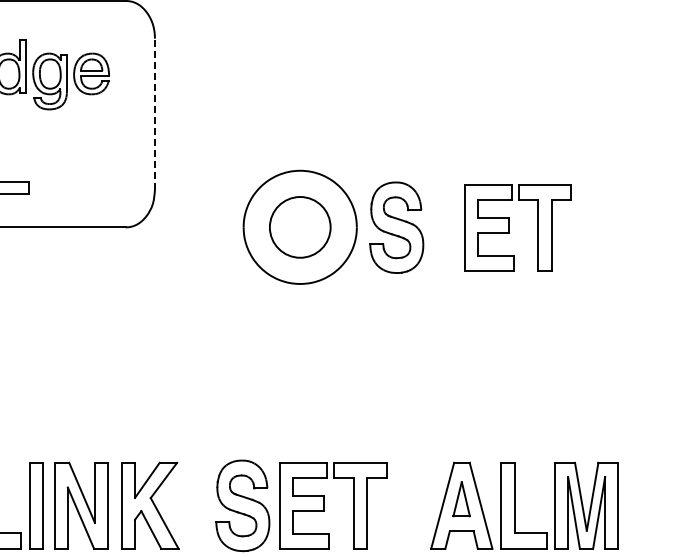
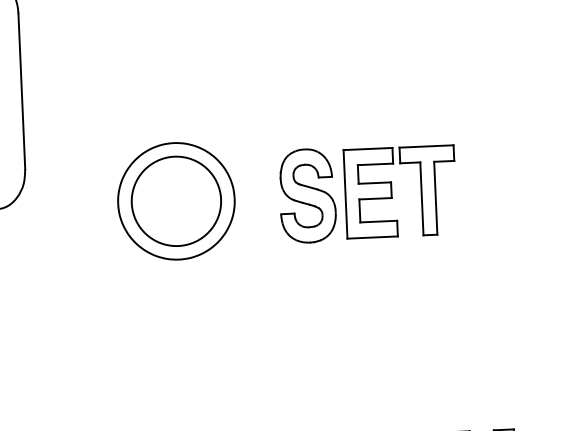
line: (154, 113) -> (21, 90), dashed -> solid
circle: (299, 227) -> (175, 201), size x1.43
part: (396, 227) -> (307, 195), moved

